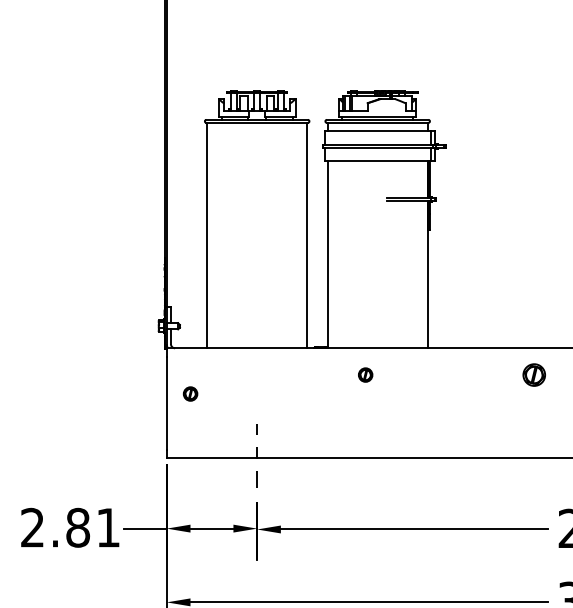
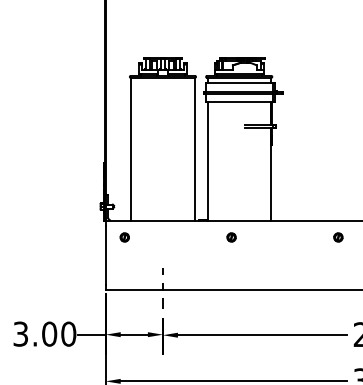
part: (534, 375) -> (338, 237), size x0.62
part: (190, 394) -> (124, 237), moved
text: (70, 526) -> (44, 333), 2.81 -> 3.00

